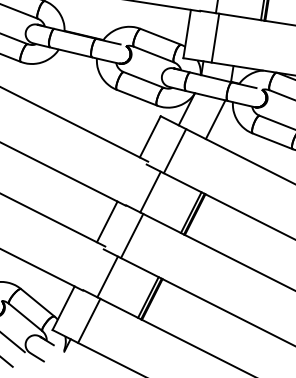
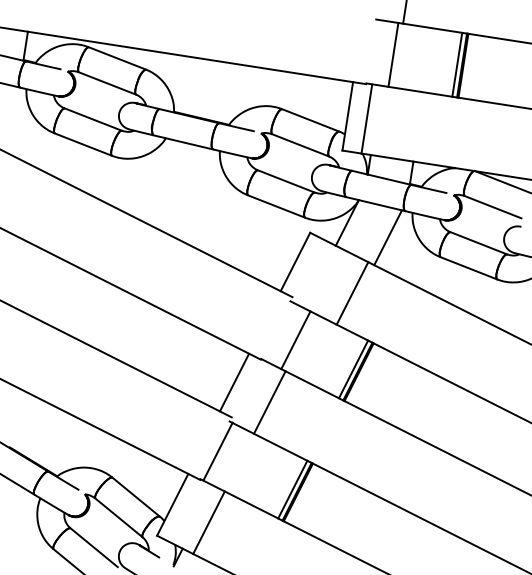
line: (215, 37) -> (366, 118), moved
line: (174, 151) -> (352, 293), moved
line: (107, 276) -> (217, 451), moved

